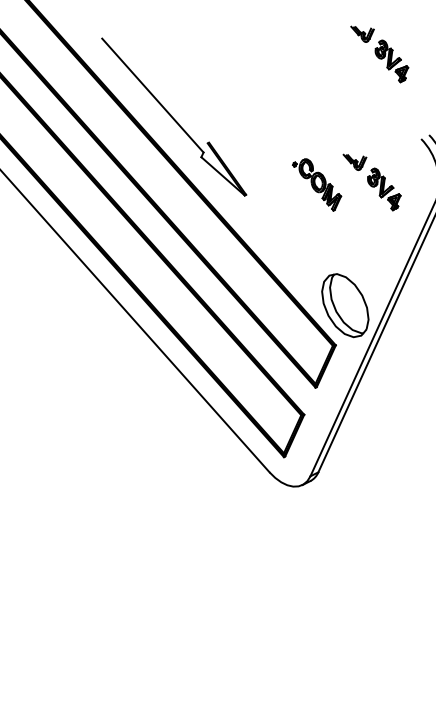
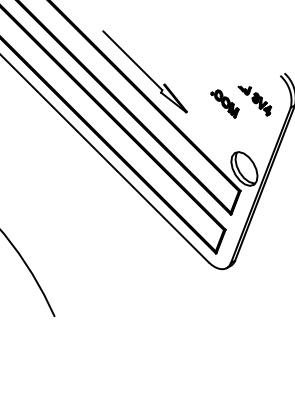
part: (378, 53) -> (254, 30), removed

